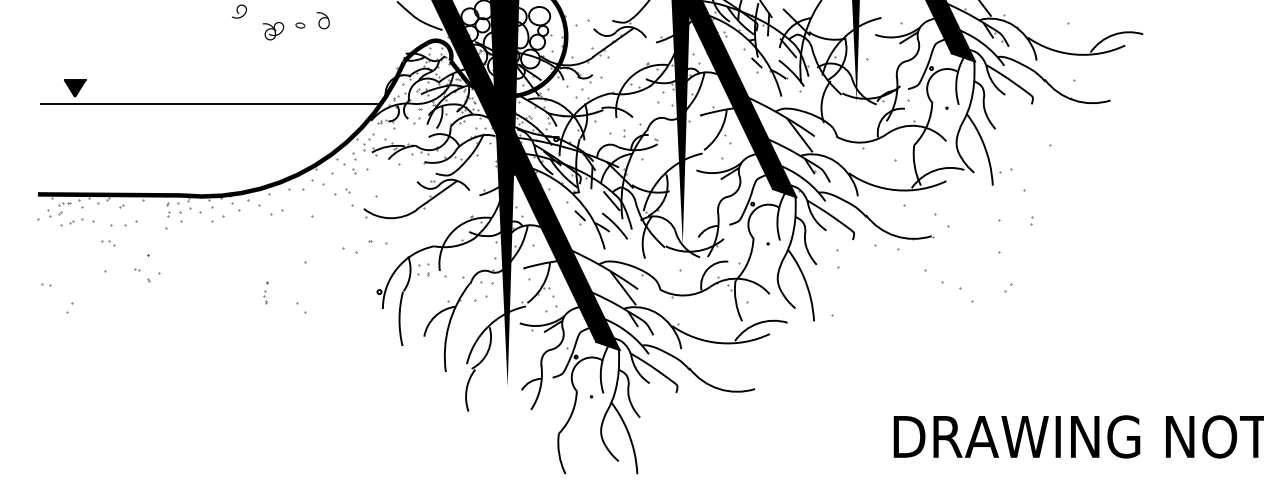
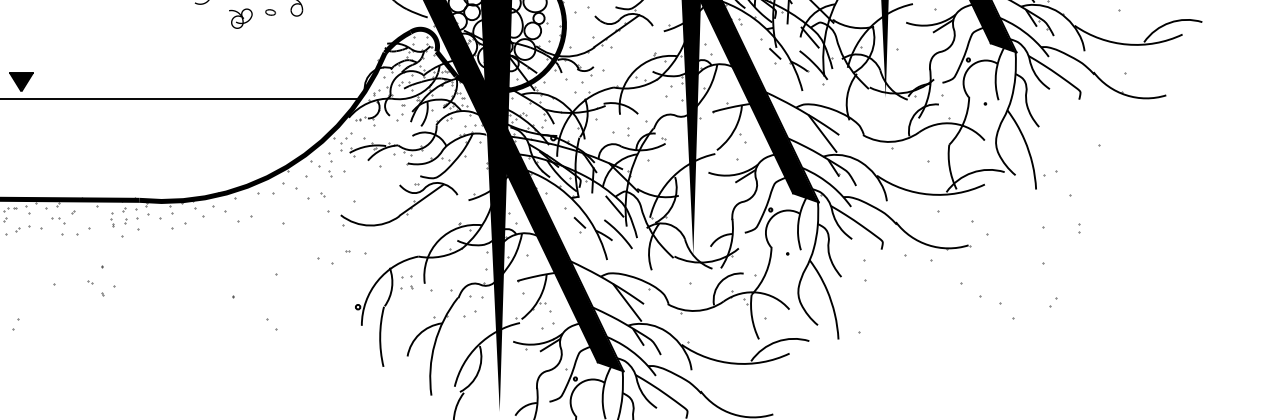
part: (108, 243) -> (58, 221), moved
part: (265, 297) -> (112, 220), moved

